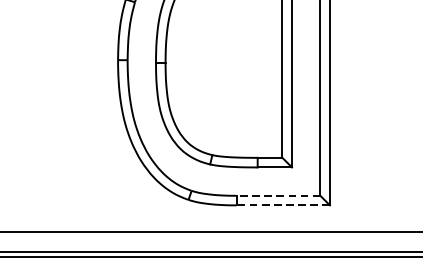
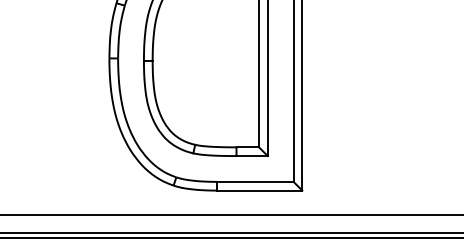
line: (277, 195) -> (254, 181), dashed -> solid
line: (282, 205) -> (259, 190), dashed -> solid

